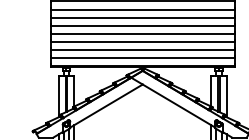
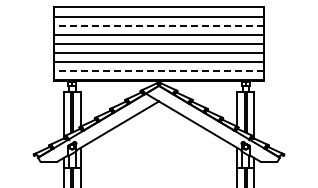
line: (143, 17) -> (159, 25), solid -> dashed
line: (143, 58) -> (159, 71), solid -> dashed

